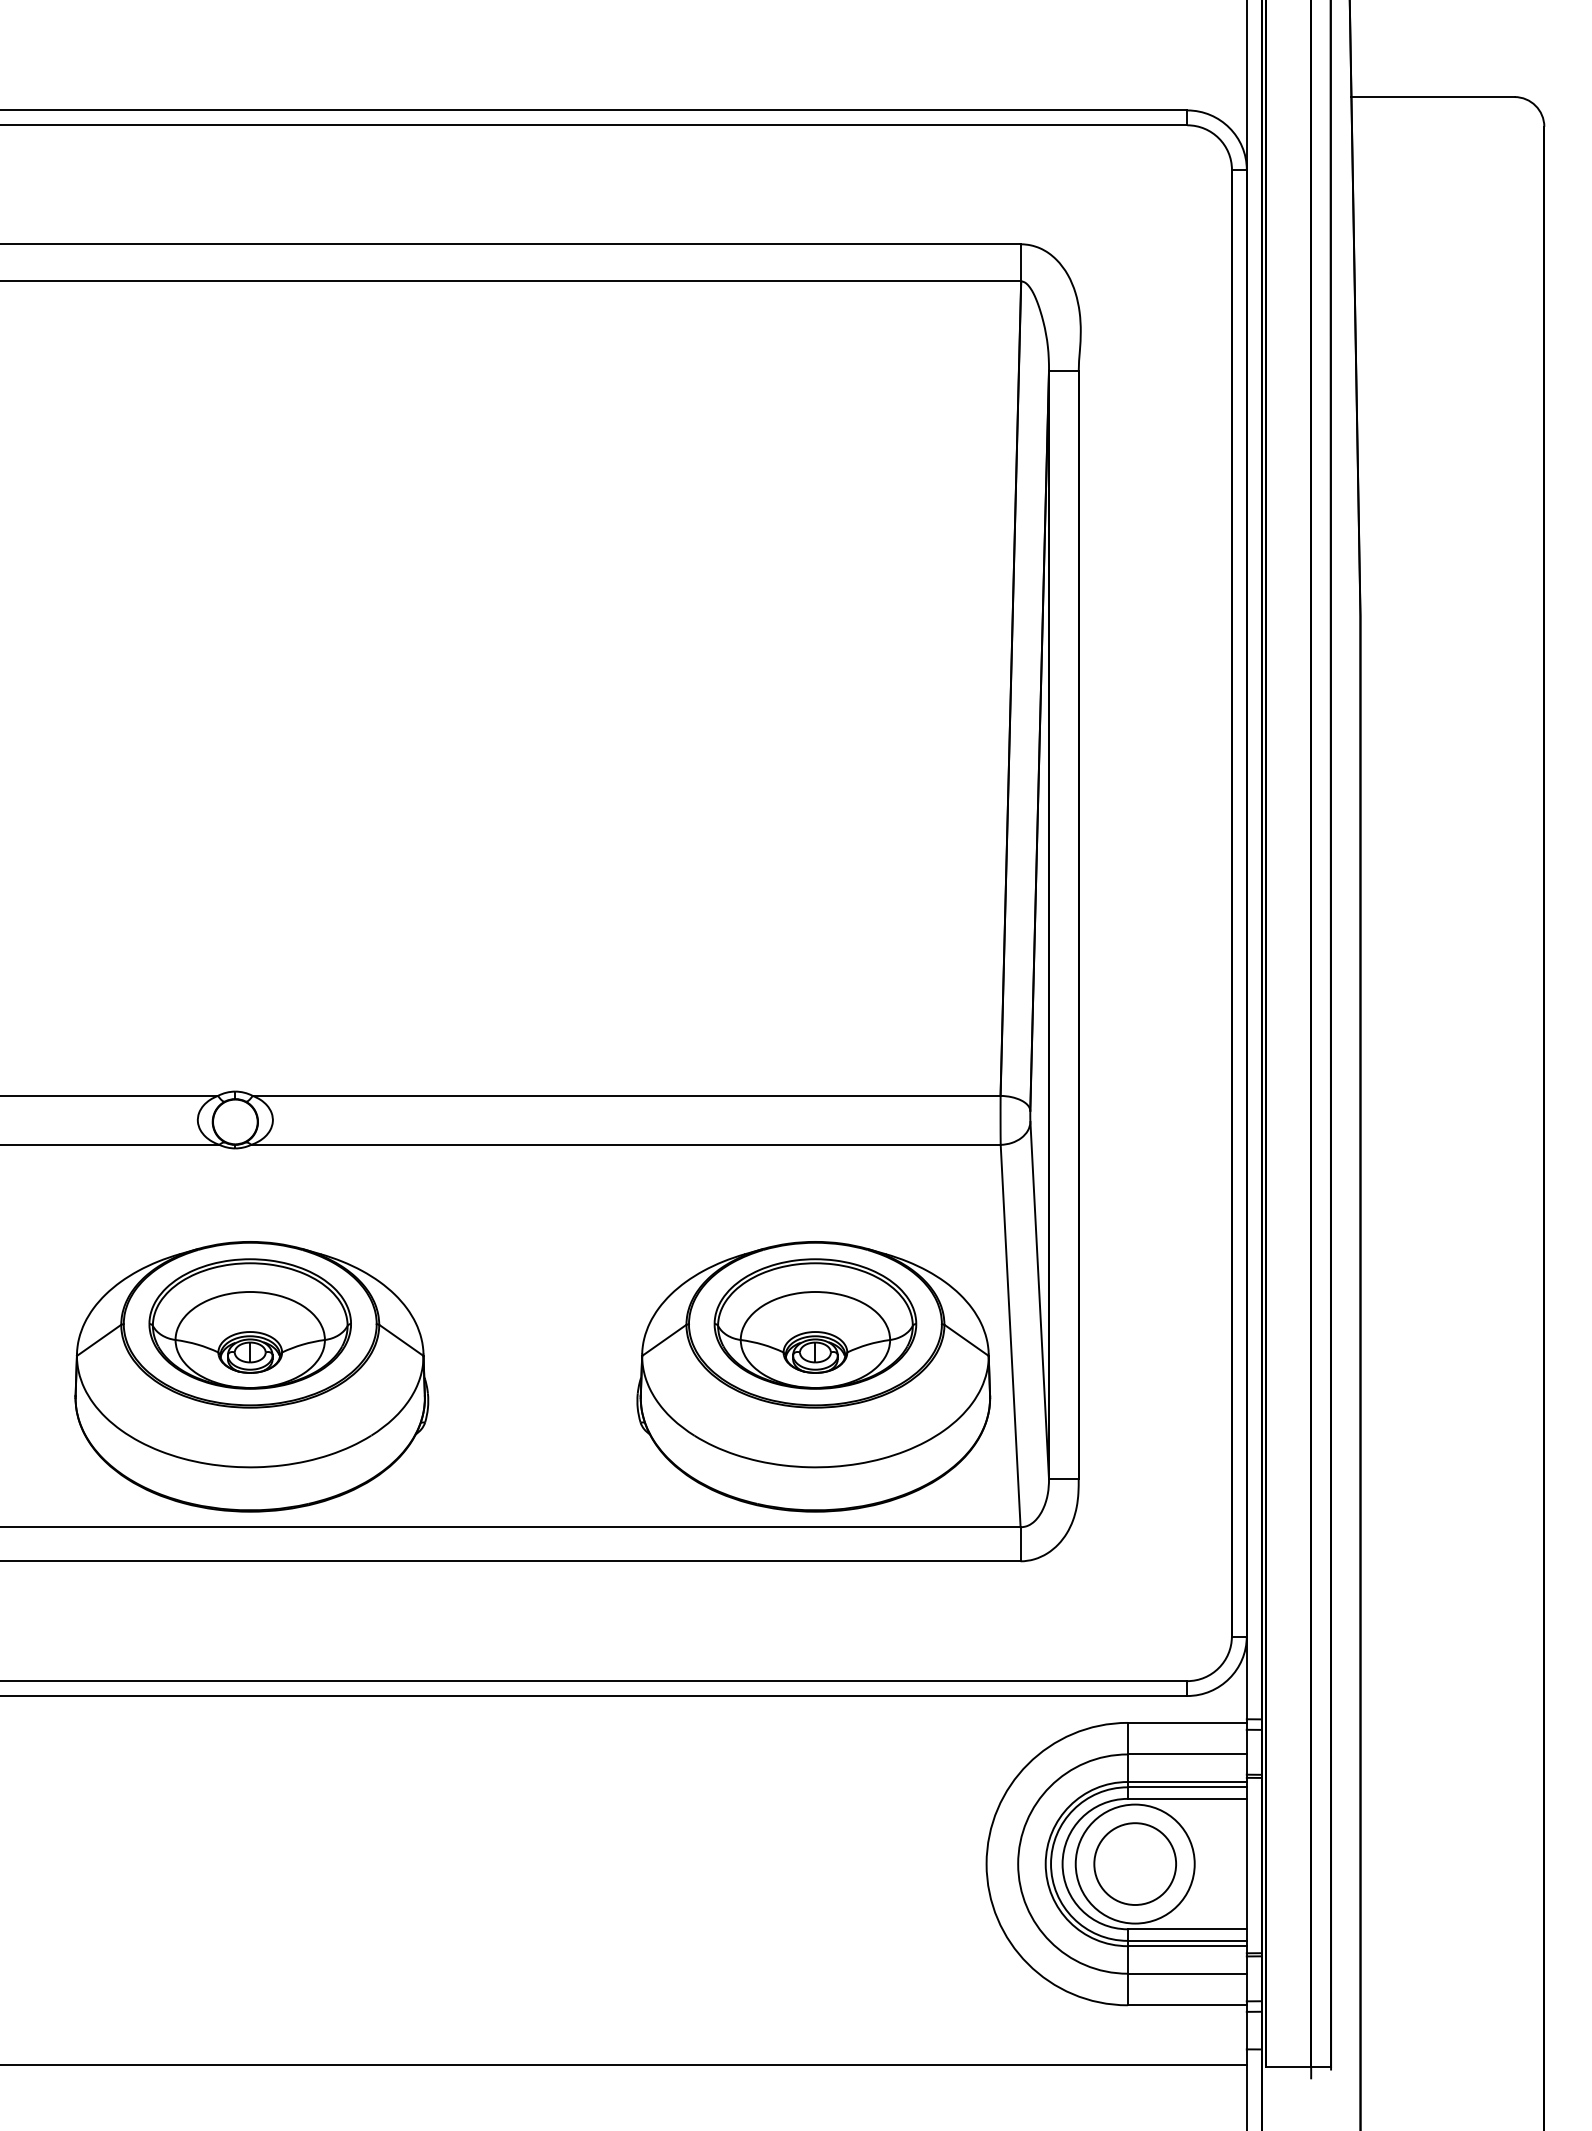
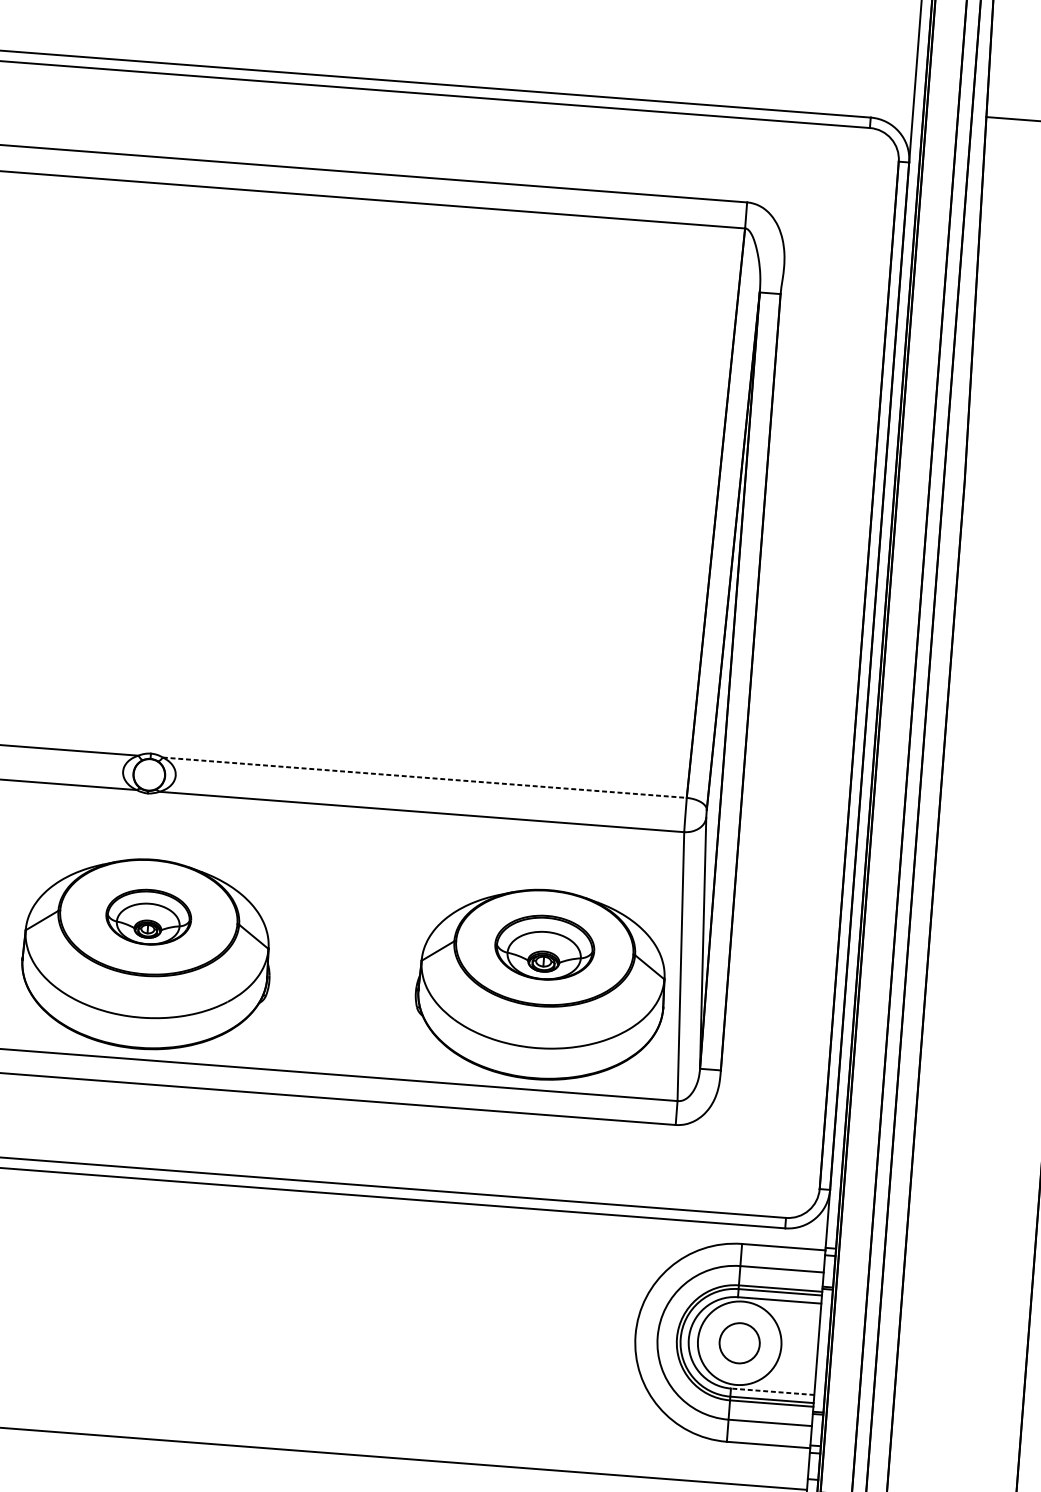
line: (626, 1095) -> (424, 777), solid -> dashed
part: (249, 1323) -> (148, 916), size x0.6
part: (815, 1323) -> (544, 947), size x0.7
circle: (1135, 1863) -> (739, 1342), size x0.7
line: (1186, 1929) -> (772, 1391), solid -> dashed

